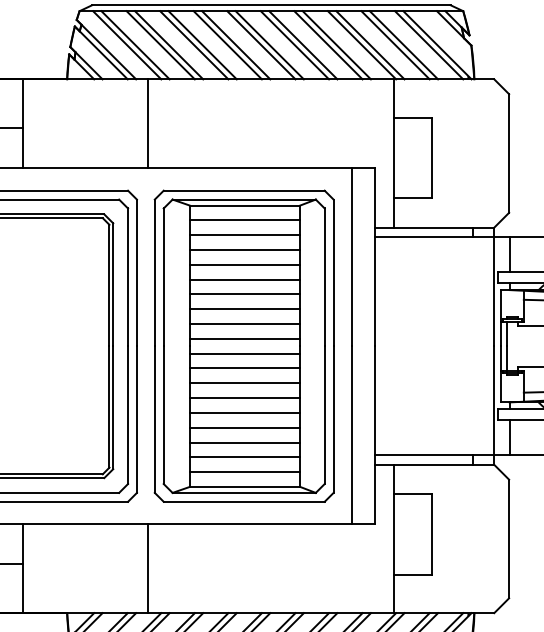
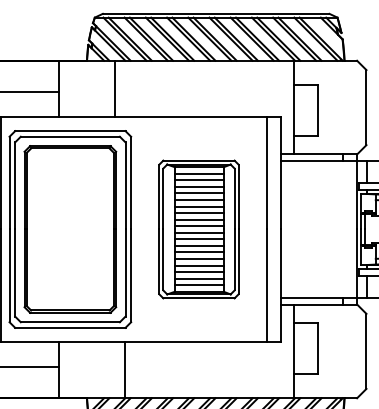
line: (148, 123) -> (115, 88), moved
part: (243, 346) -> (198, 229), size x0.7
line: (148, 569) -> (125, 370), moved

